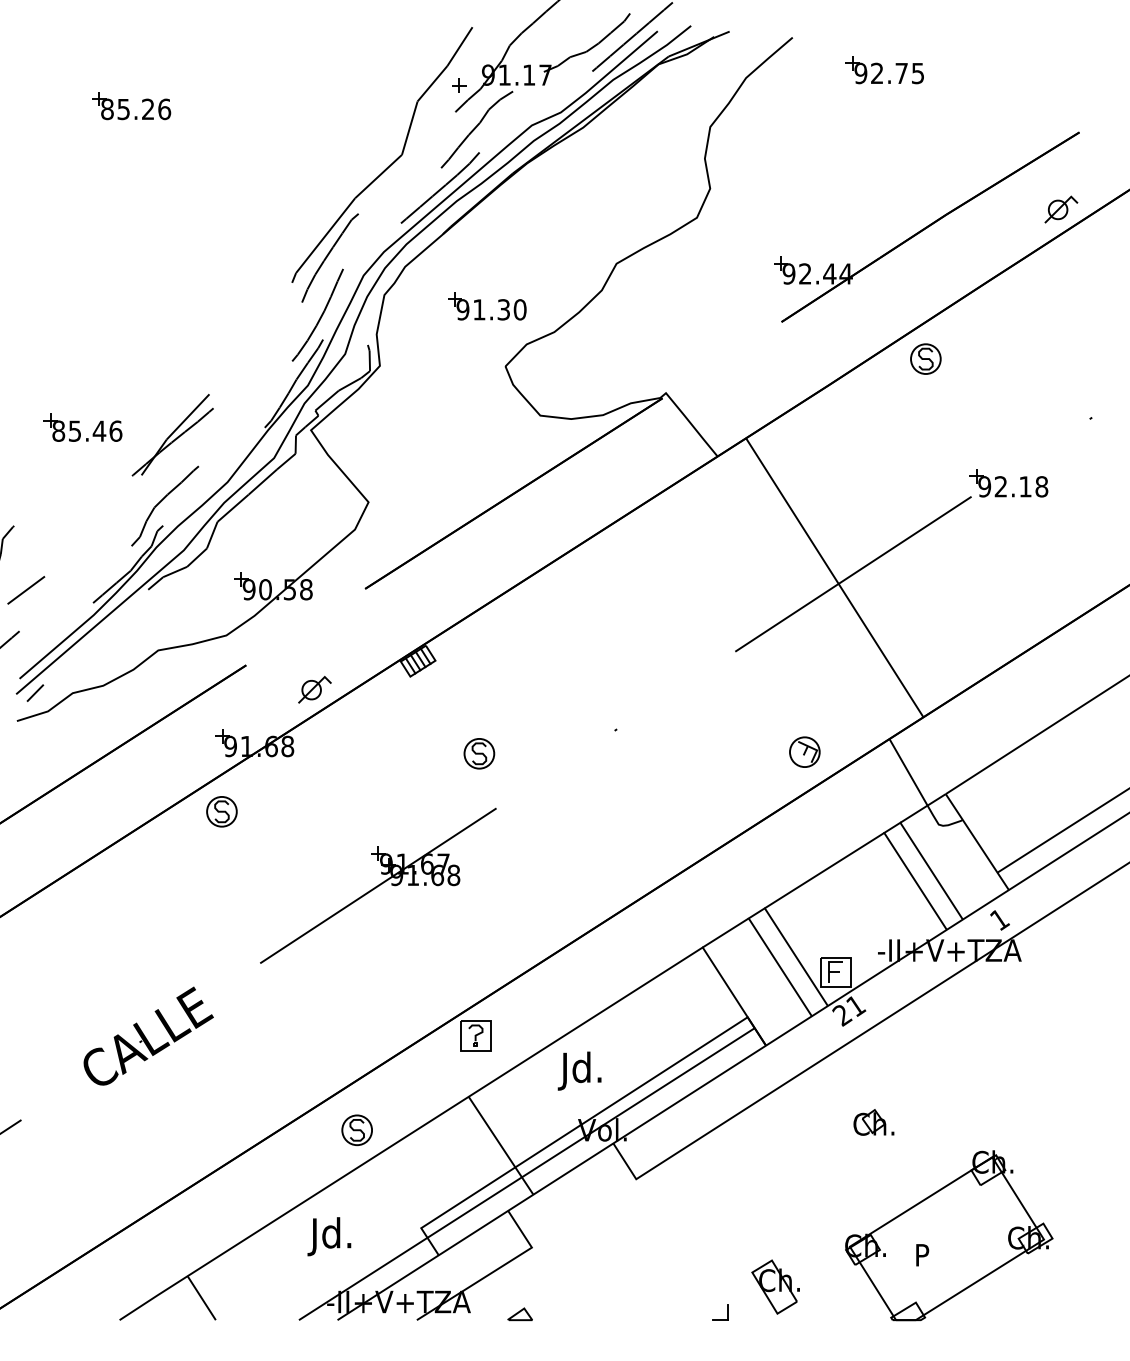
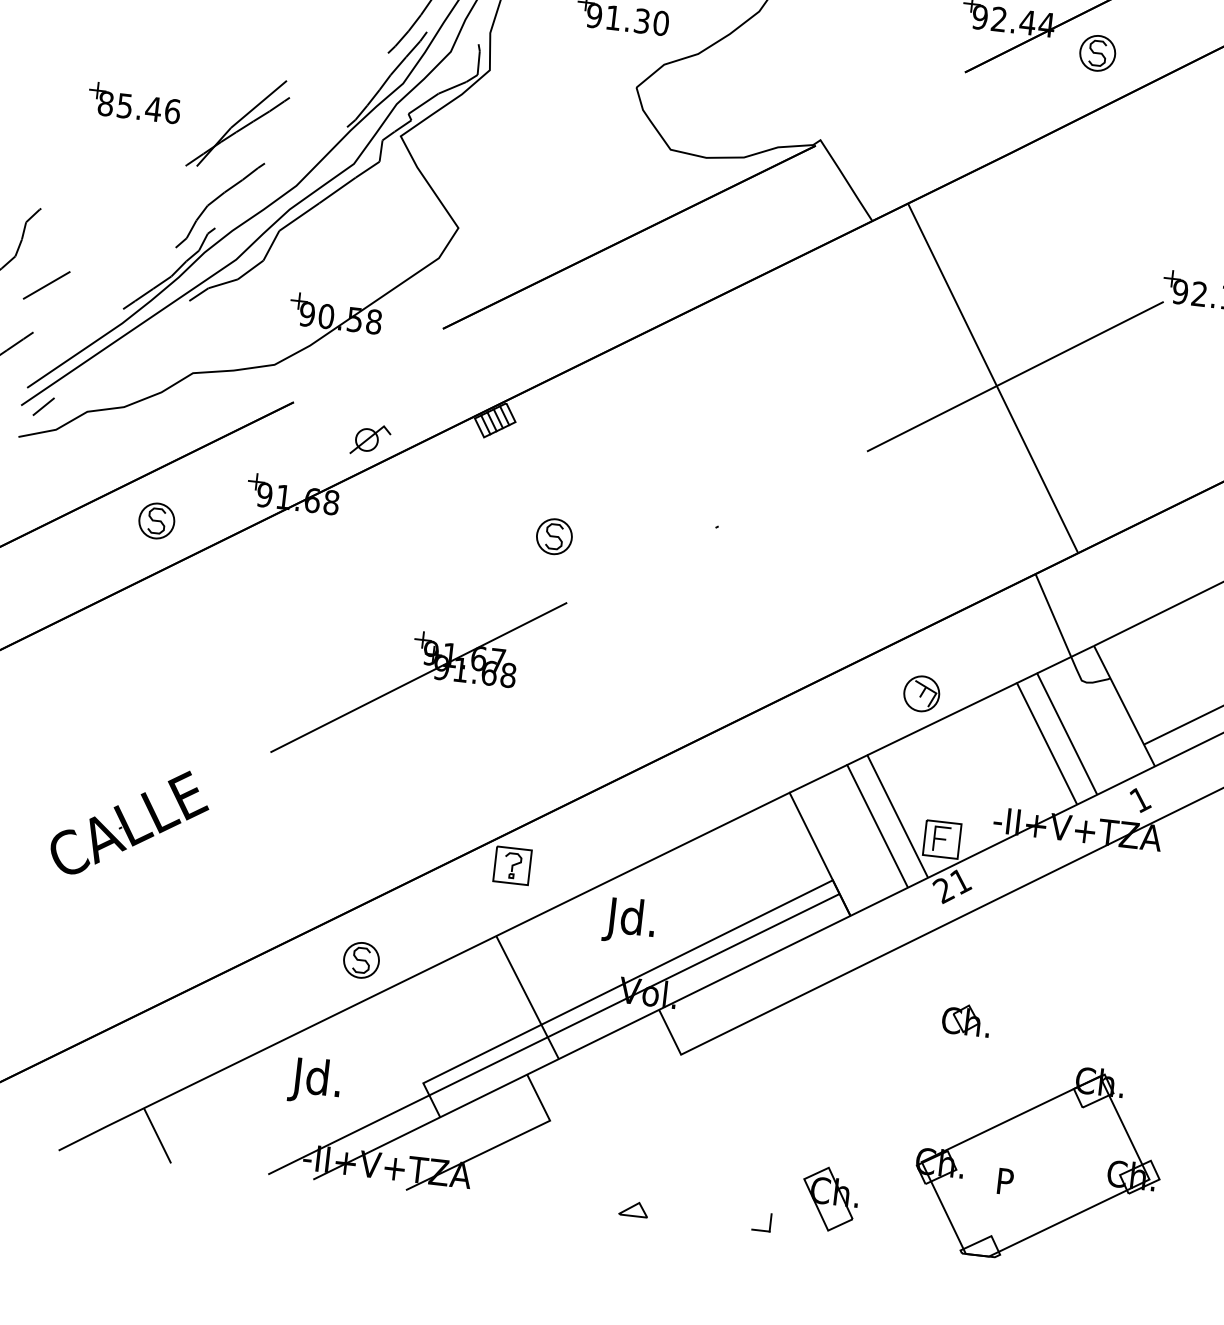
part: (925, 358) -> (1097, 52), moved
part: (804, 751) -> (921, 692), moved
part: (221, 811) -> (156, 520), moved
part: (519, 1314) -> (632, 1209), moved

